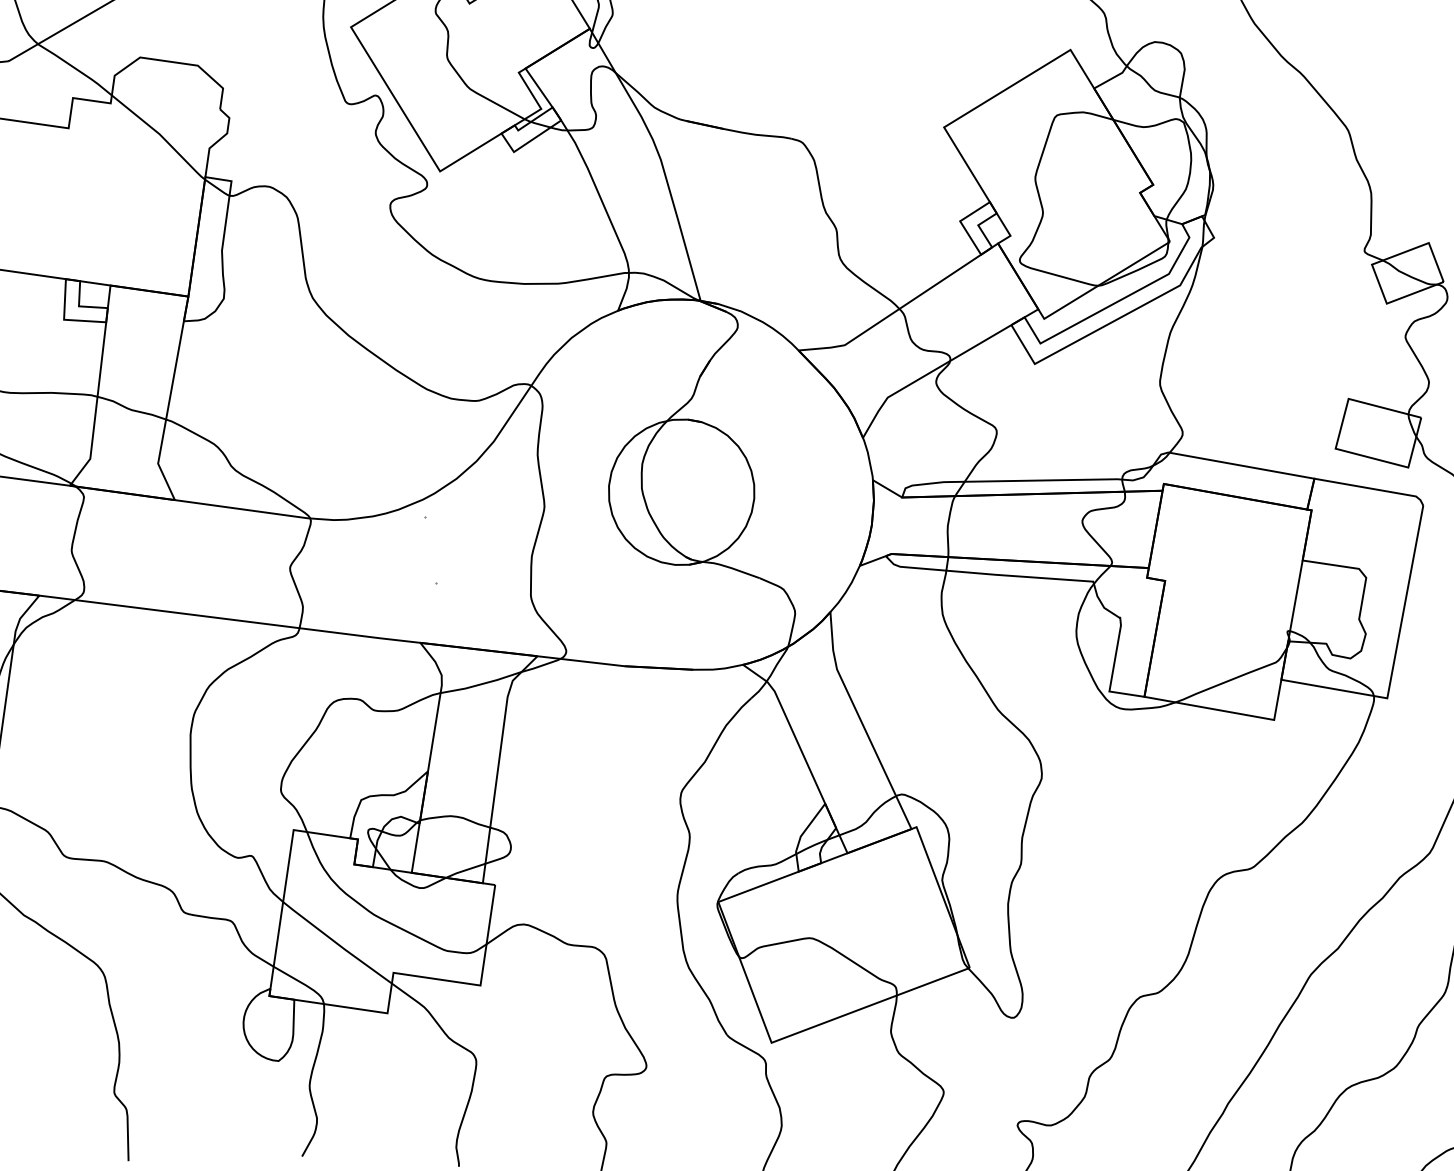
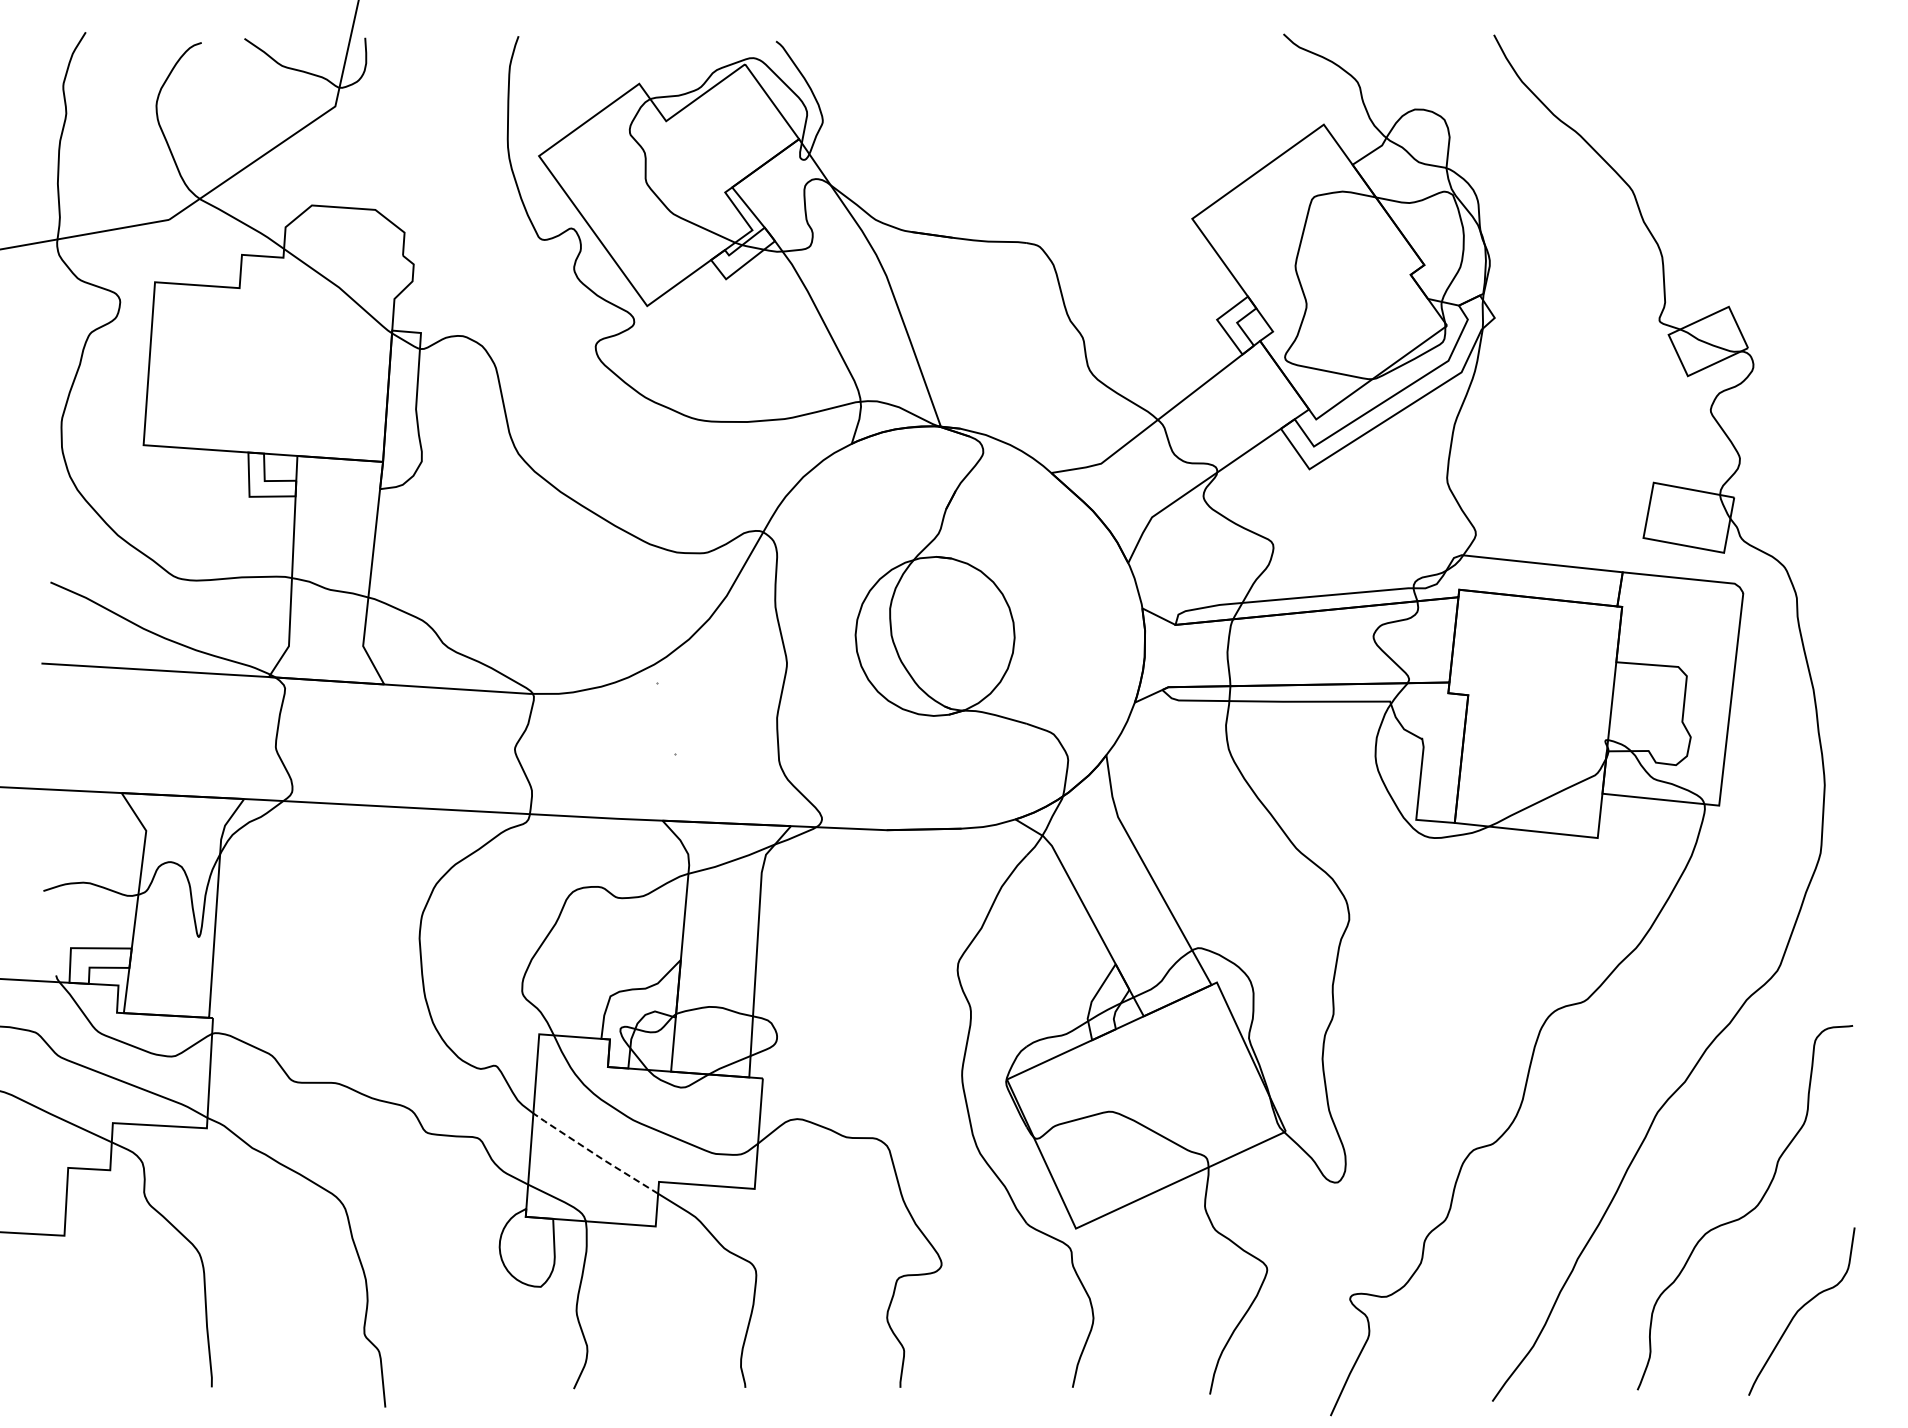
line: (337, 943) -> (595, 1154), solid -> dashed

